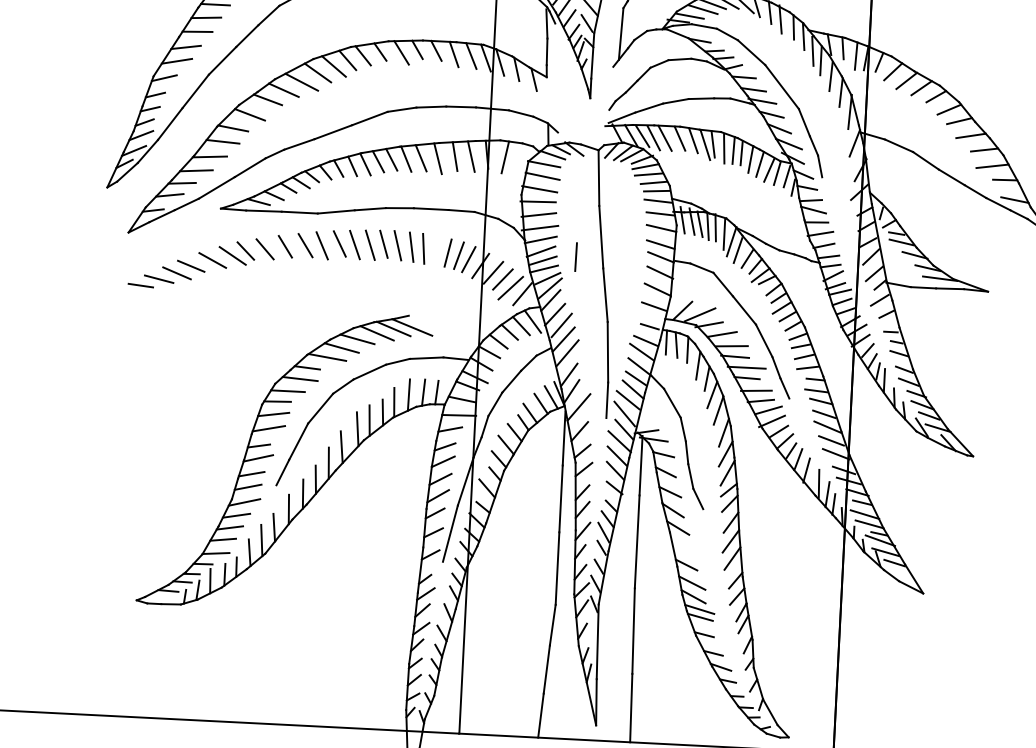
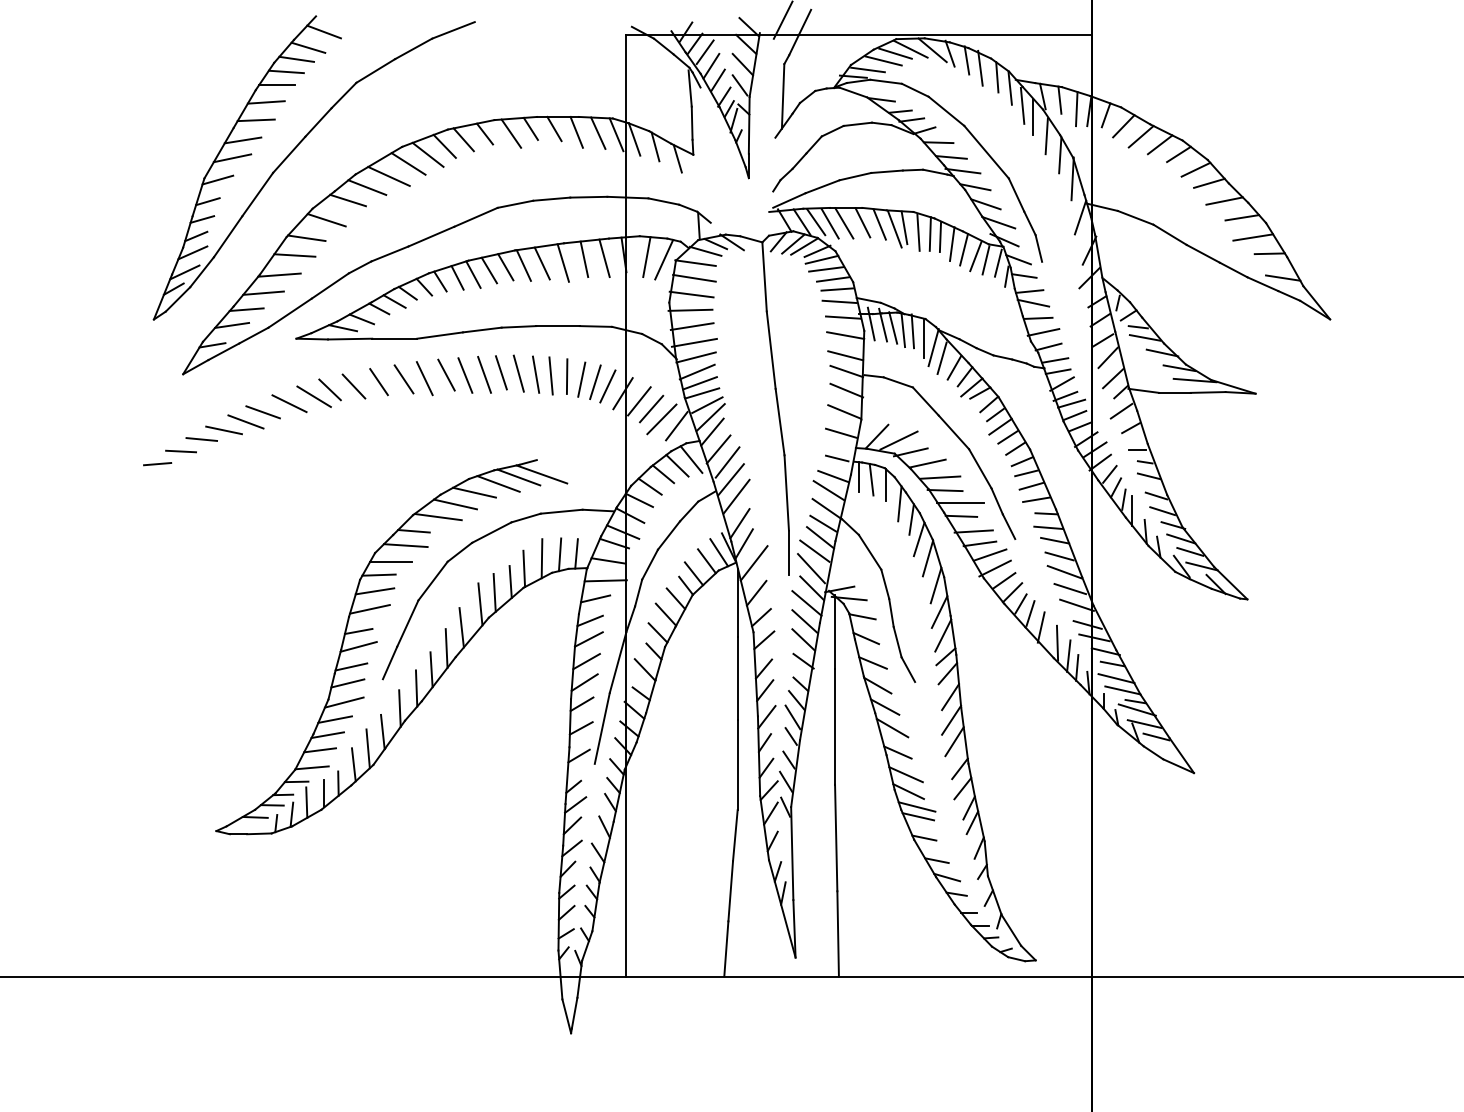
line: (519, 160) -> (664, 259), added
line: (576, 257) -> (567, 376), moved
line: (124, 294) -> (181, 451), added
line: (104, 303) -> (157, 464), added
line: (683, 544) -> (892, 727), added

